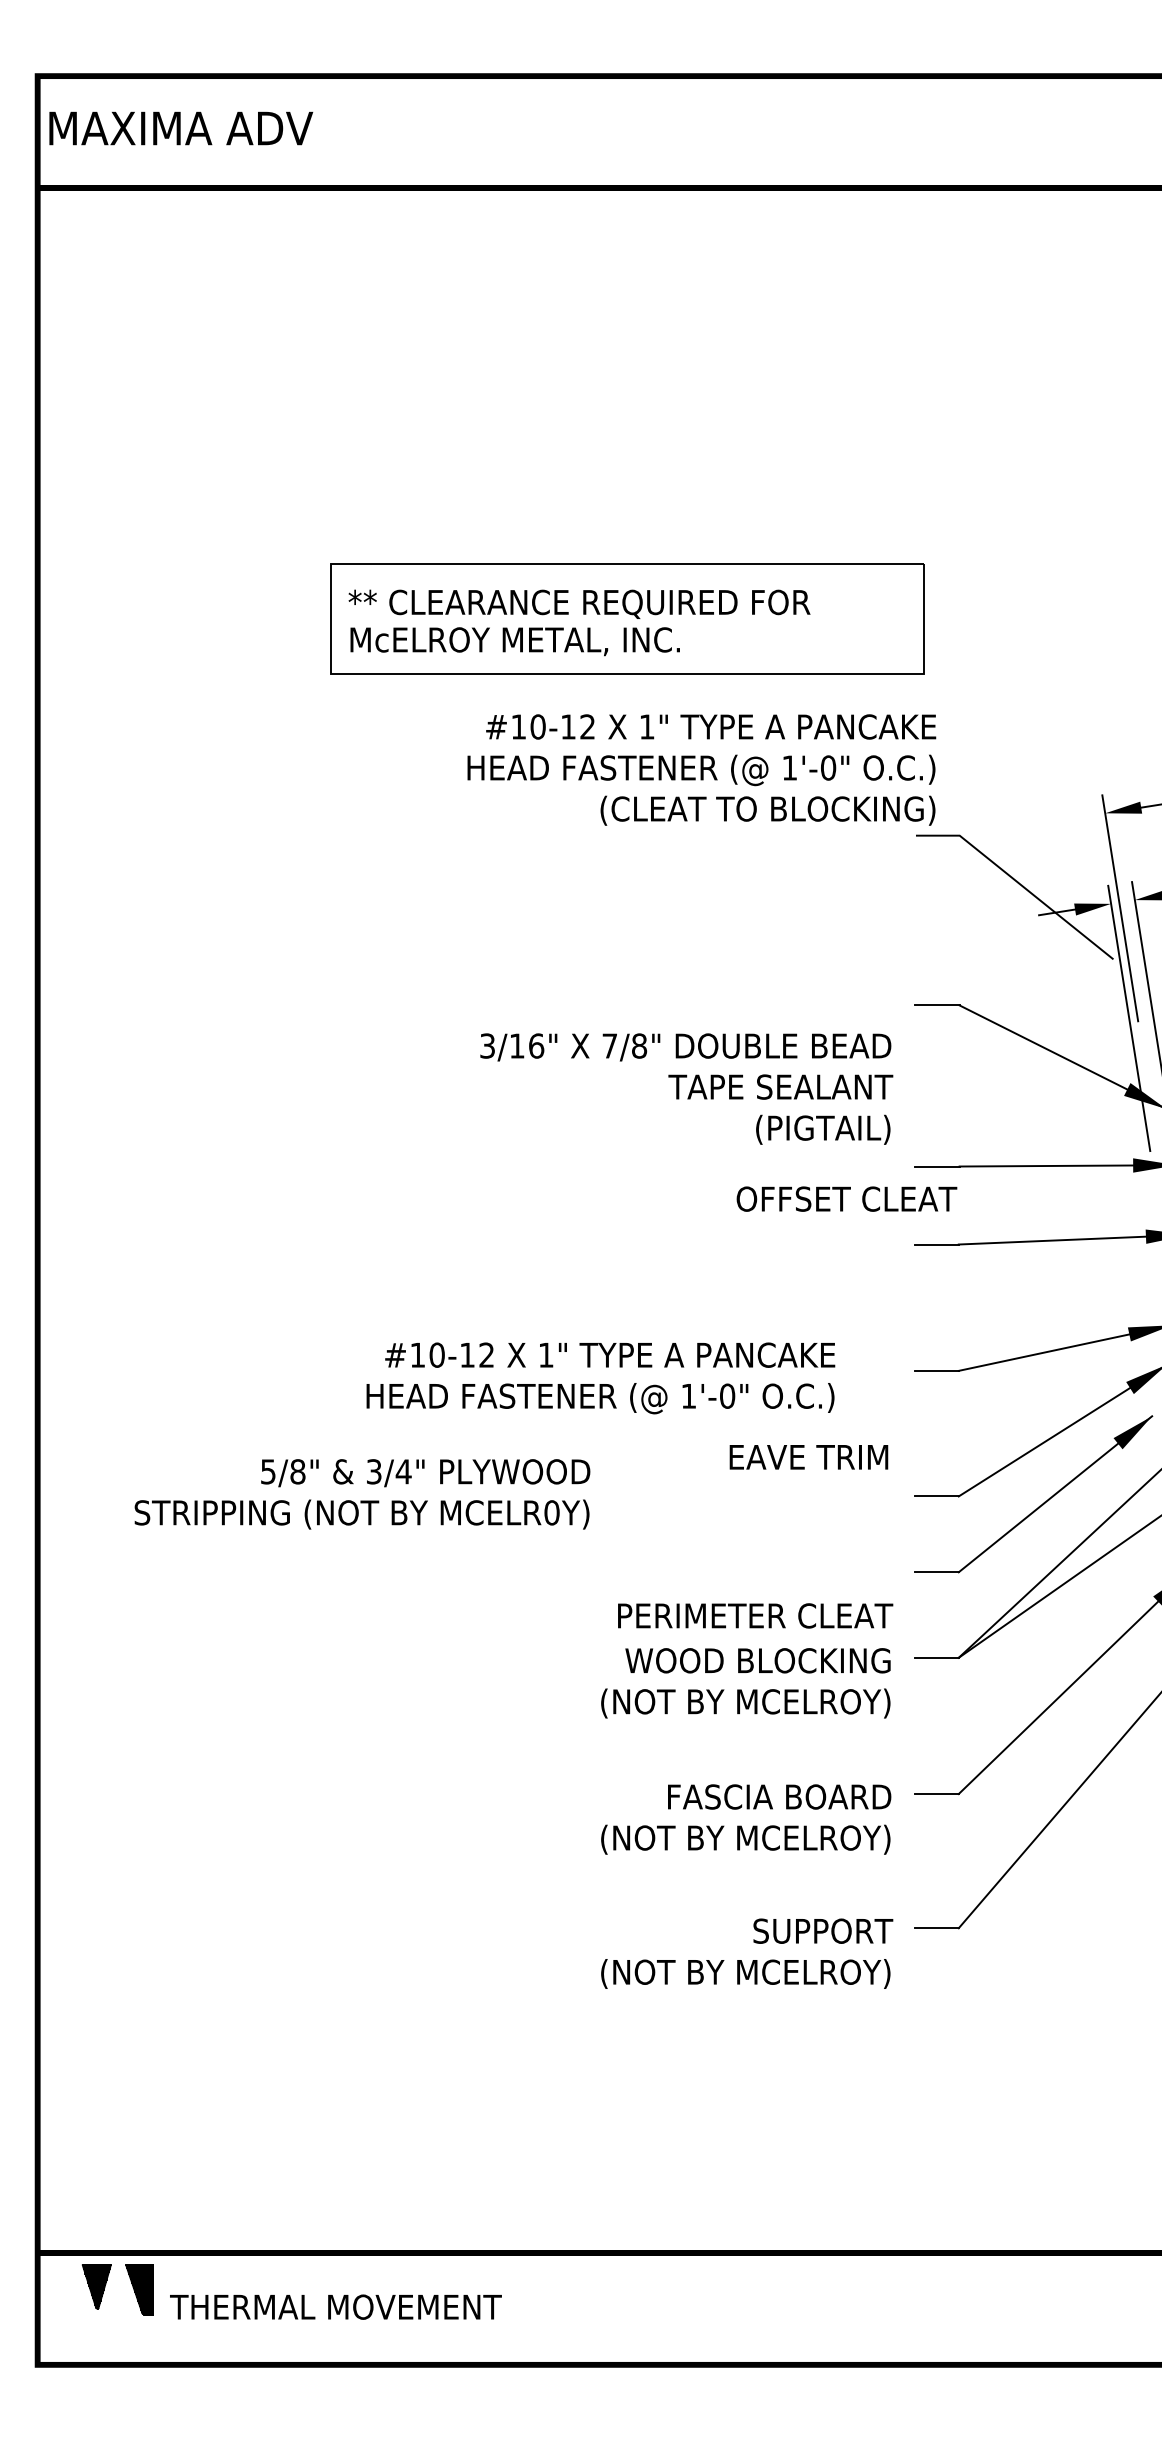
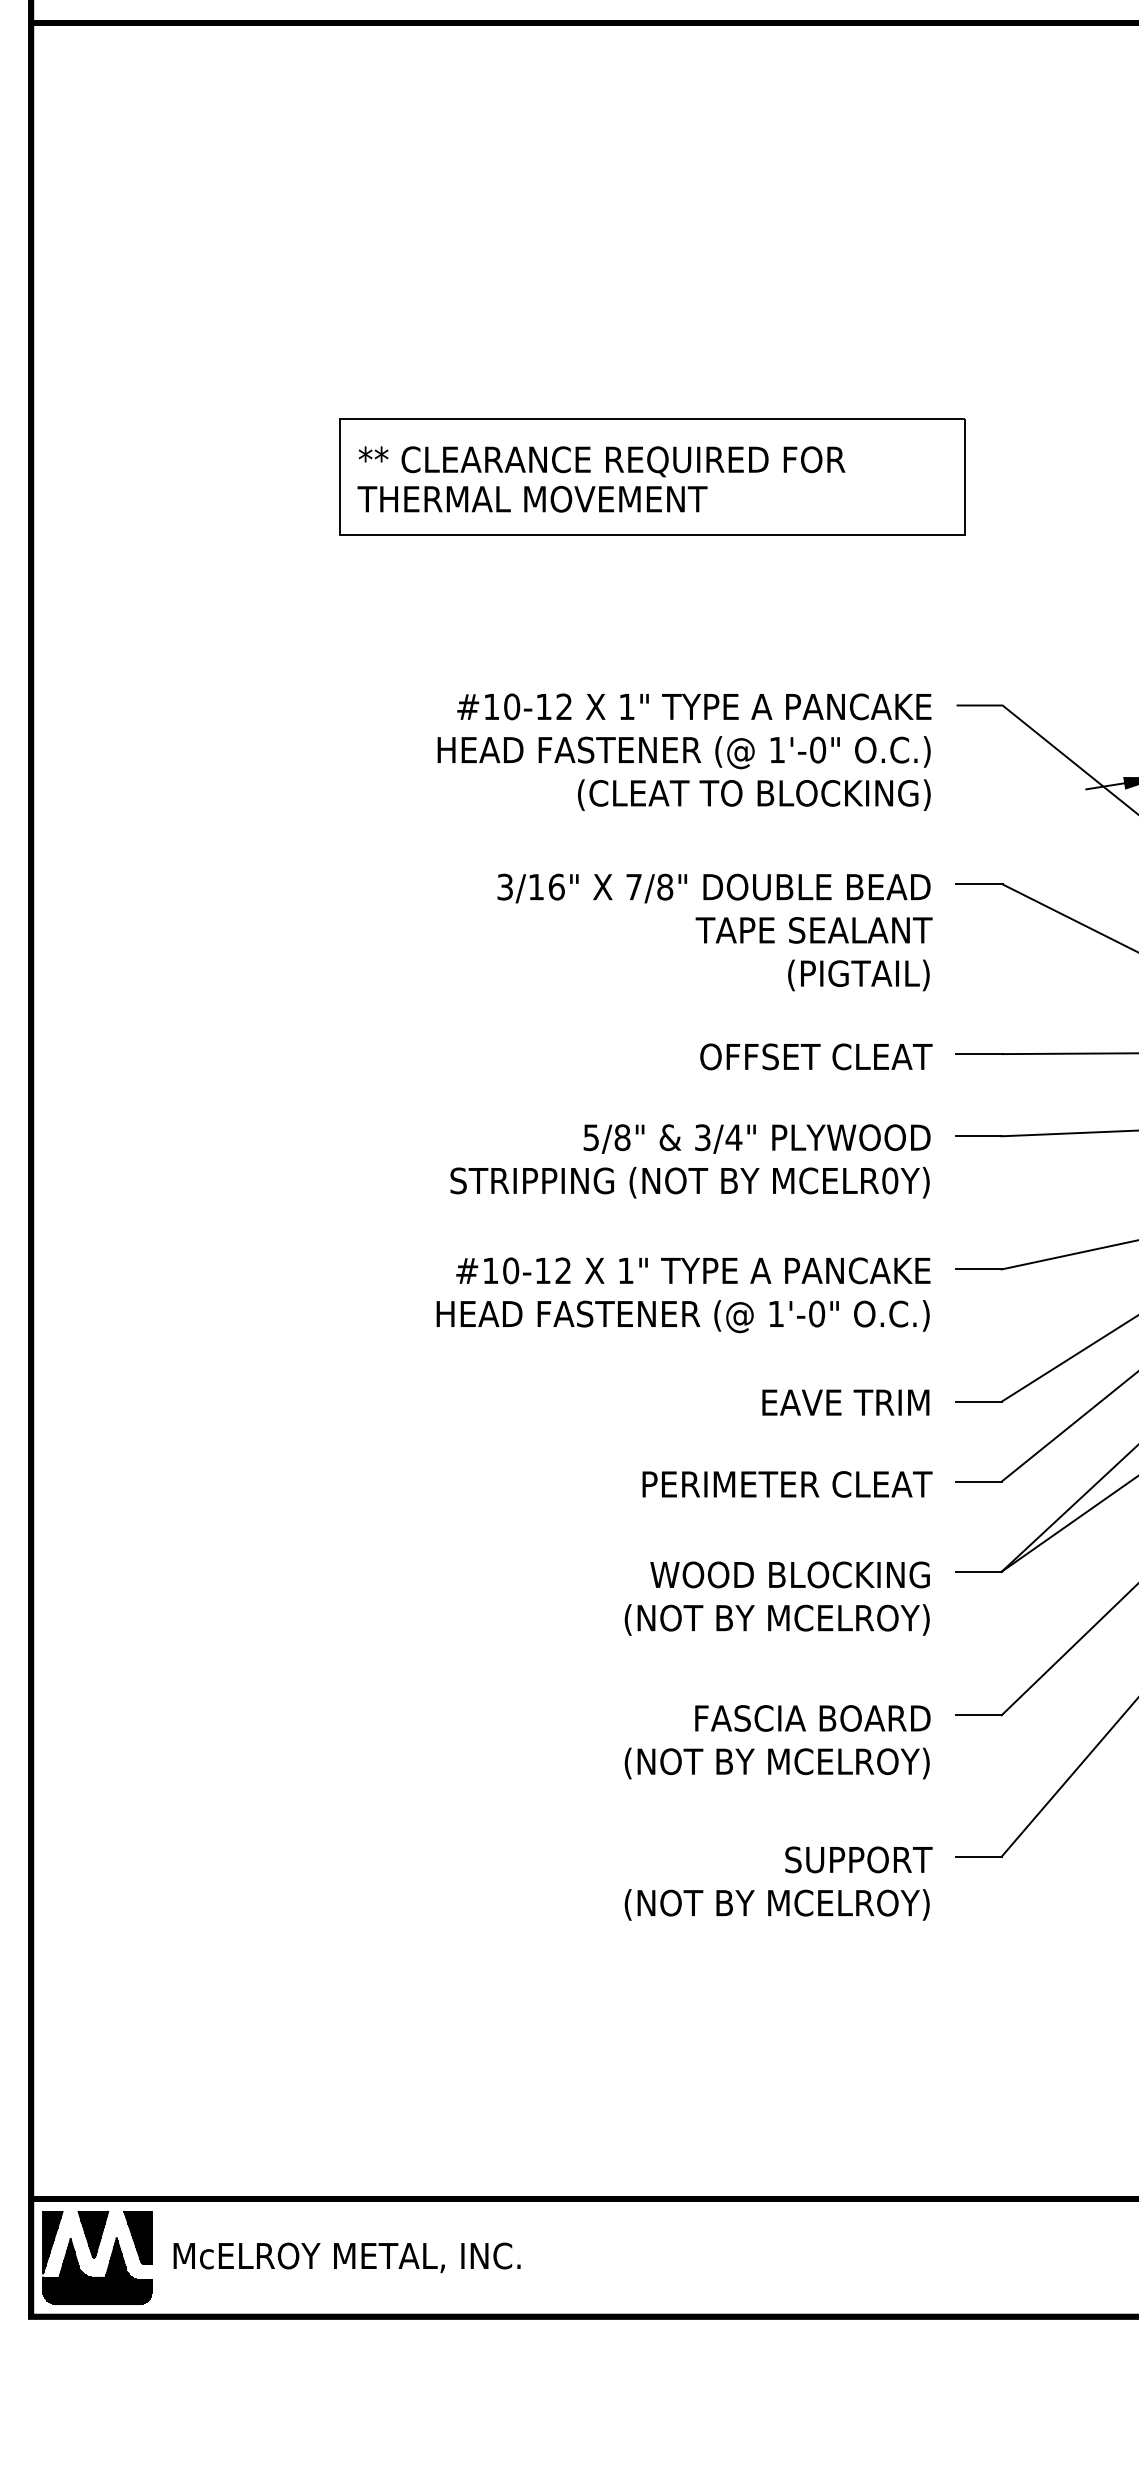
text: (513, 641) -> (532, 500), McELROY METAL, INC. -> THERMAL MOVEMENT
text: (701, 769) -> (684, 751), moved
text: (686, 1088) -> (714, 931), moved
text: (846, 1198) -> (815, 1056), moved
text: (600, 1378) -> (683, 1295), moved
text: (808, 1457) -> (845, 1402), moved
text: (362, 1494) -> (690, 1161), moved
text: (755, 1615) -> (787, 1484), moved
text: (336, 2308) -> (345, 2257), THERMAL MOVEMENT -> McELROY METAL, INC.
part: (111, 2312) -> (108, 2261), added

